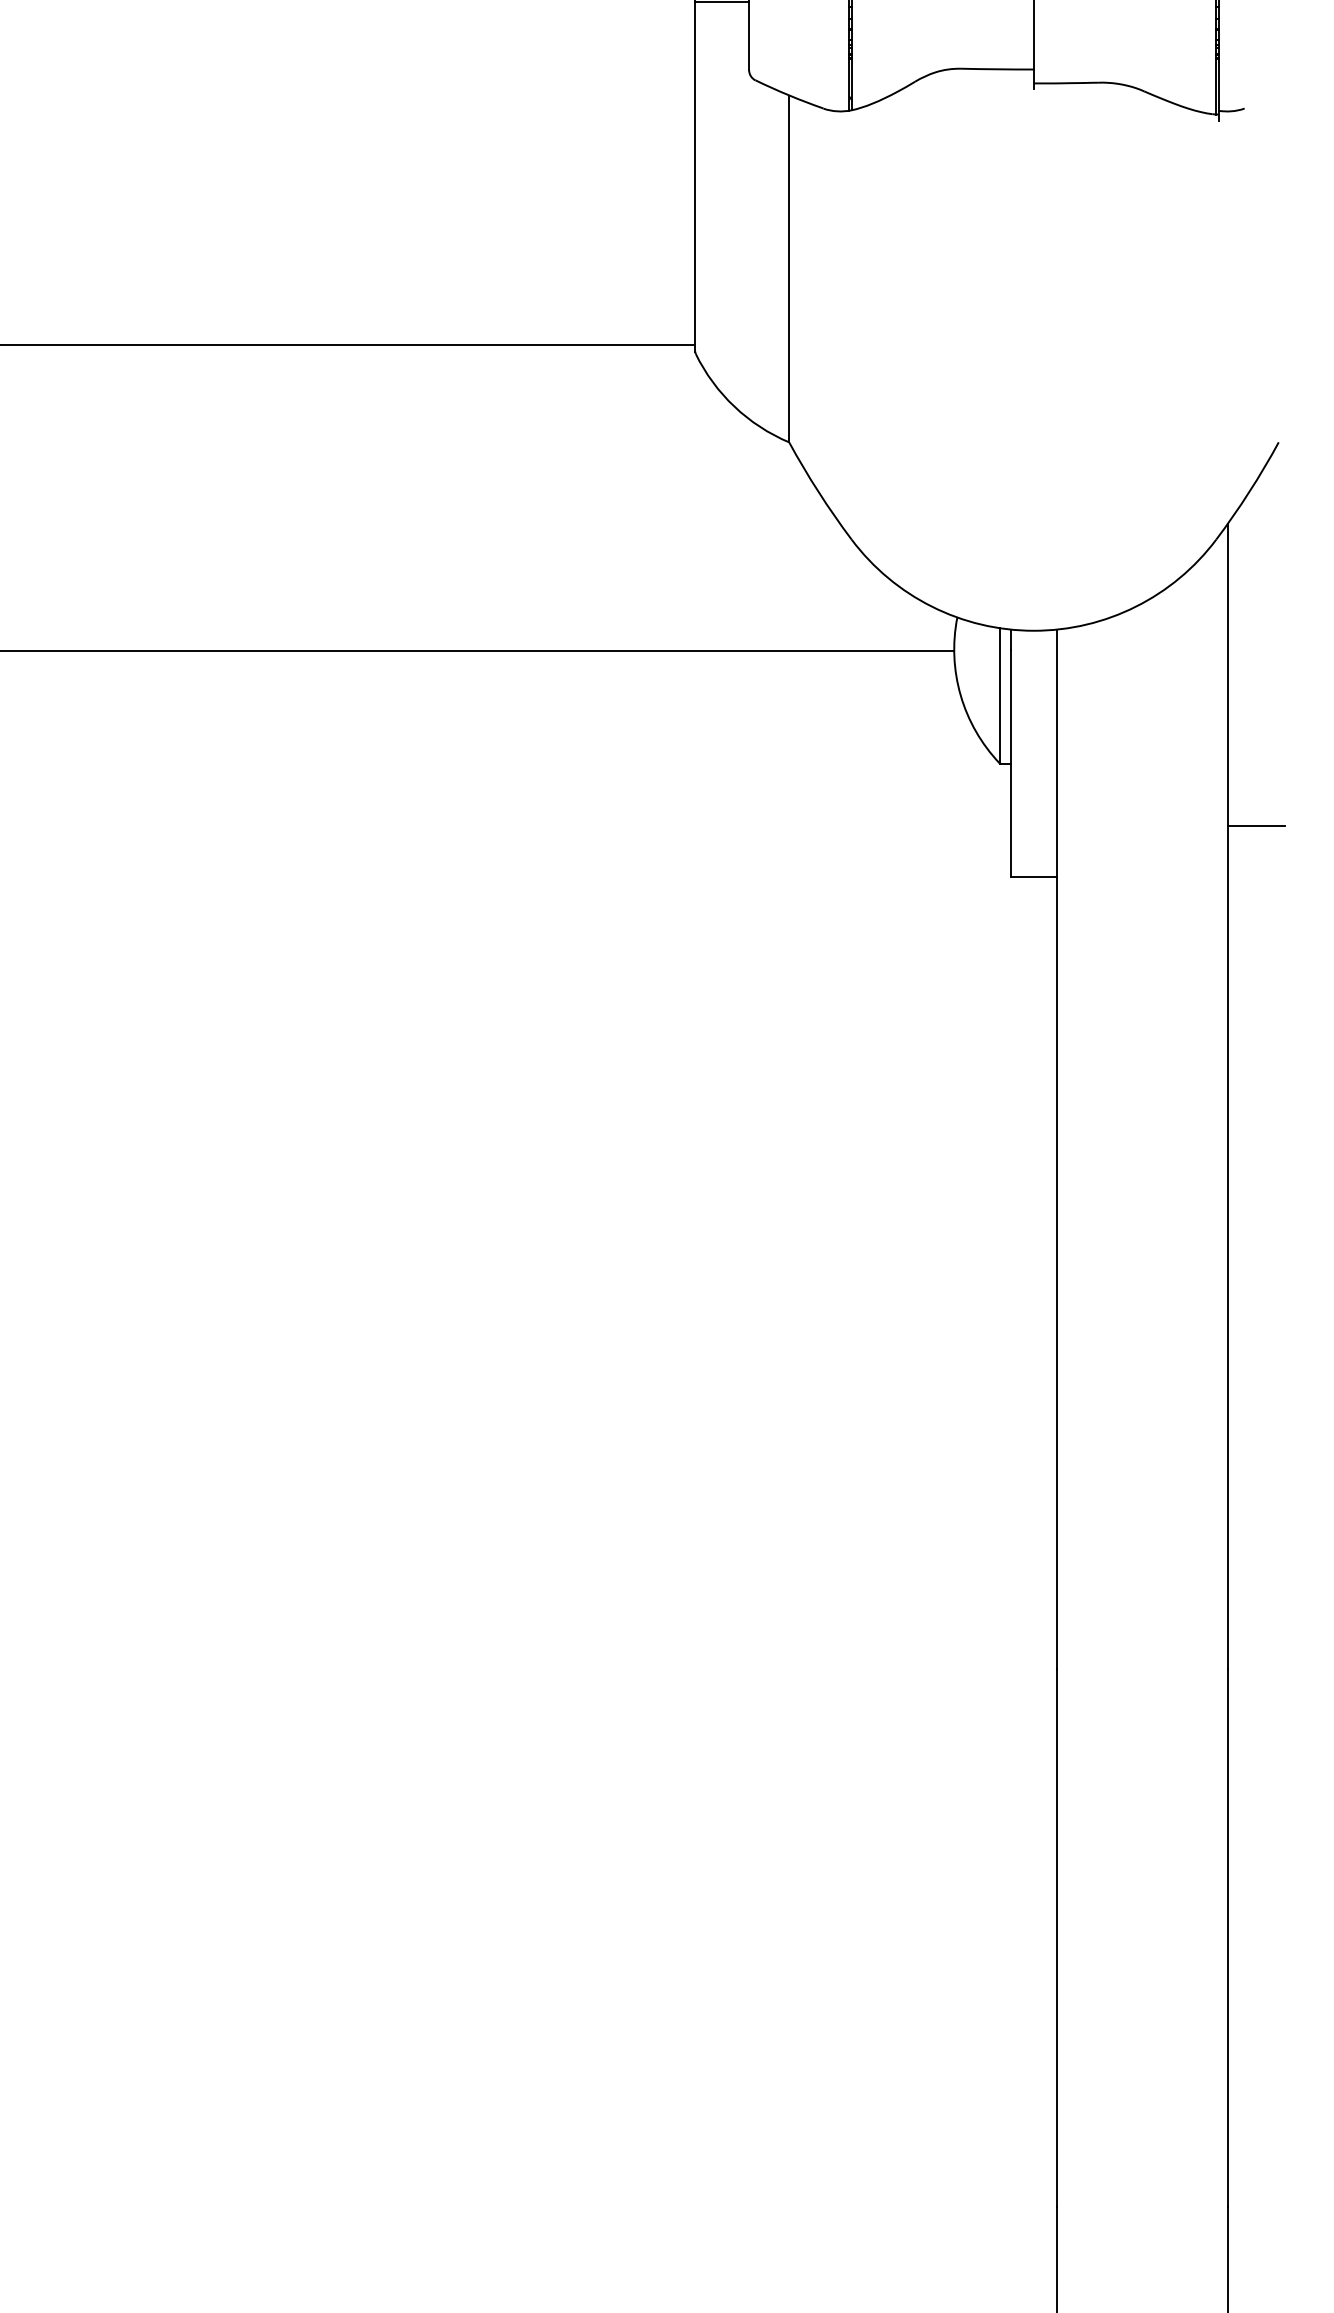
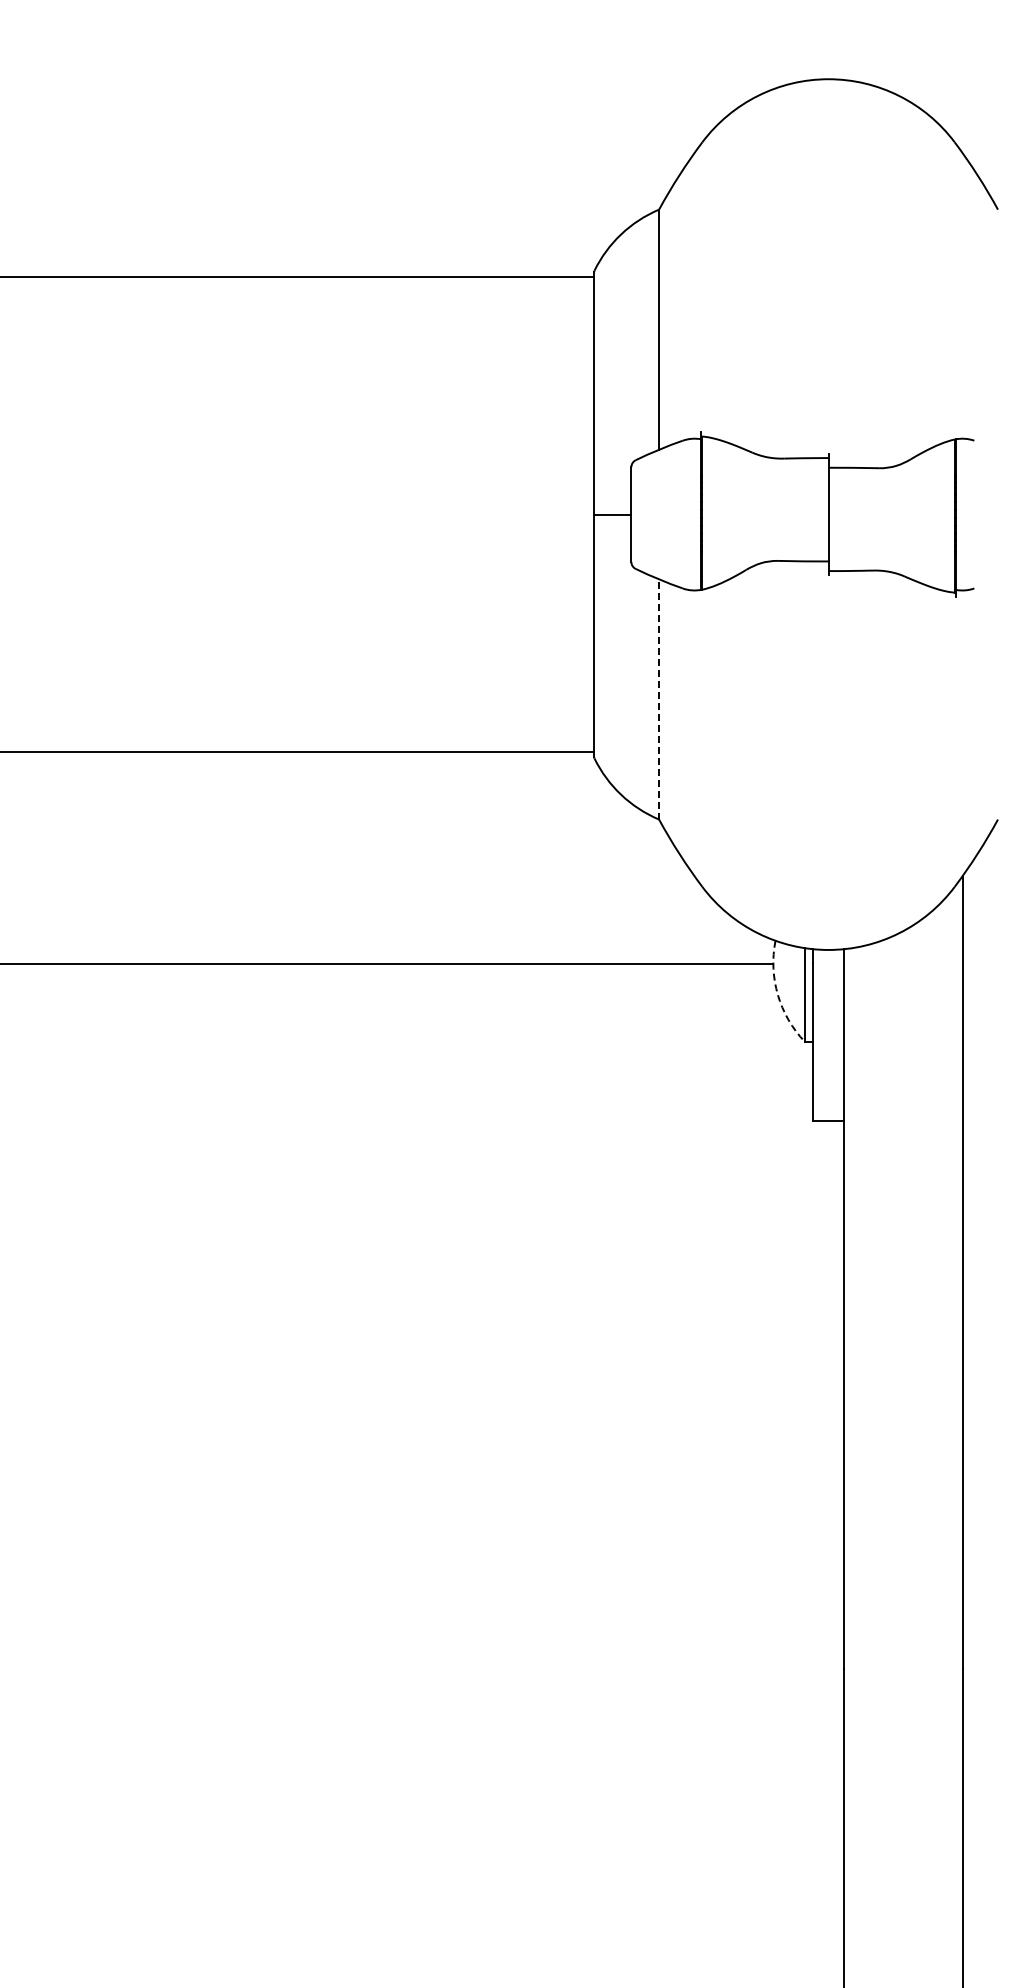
line: (789, 267) -> (659, 698), solid -> dashed
arc: (960, 695) -> (777, 994), solid -> dashed
line: (1256, 826) -> (982, 1085), removed

